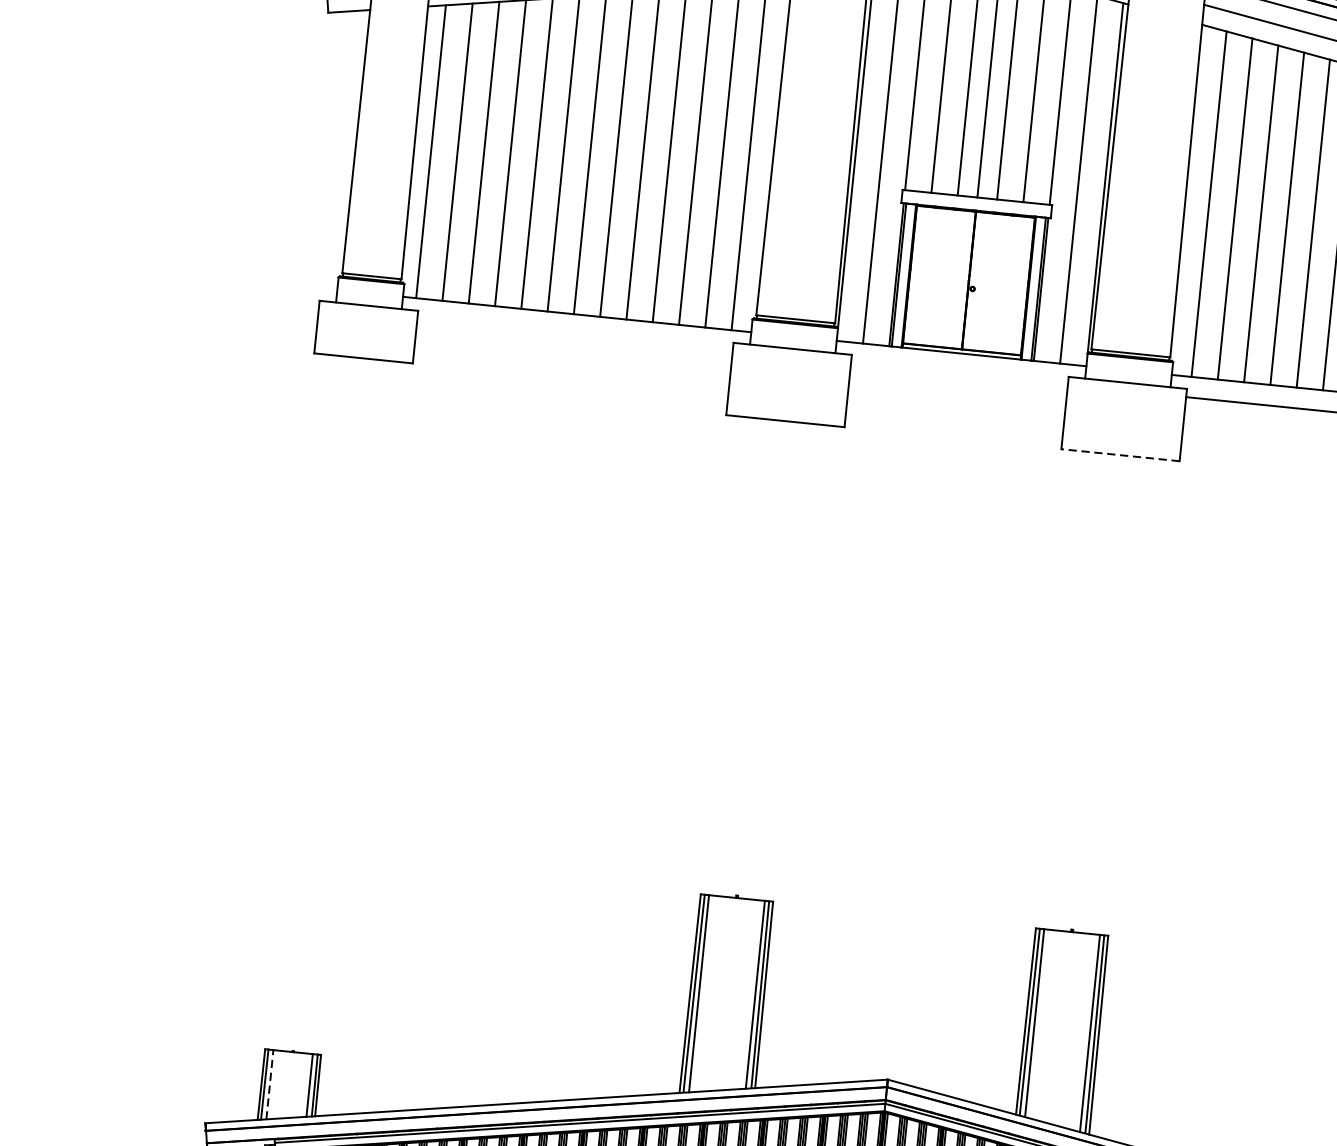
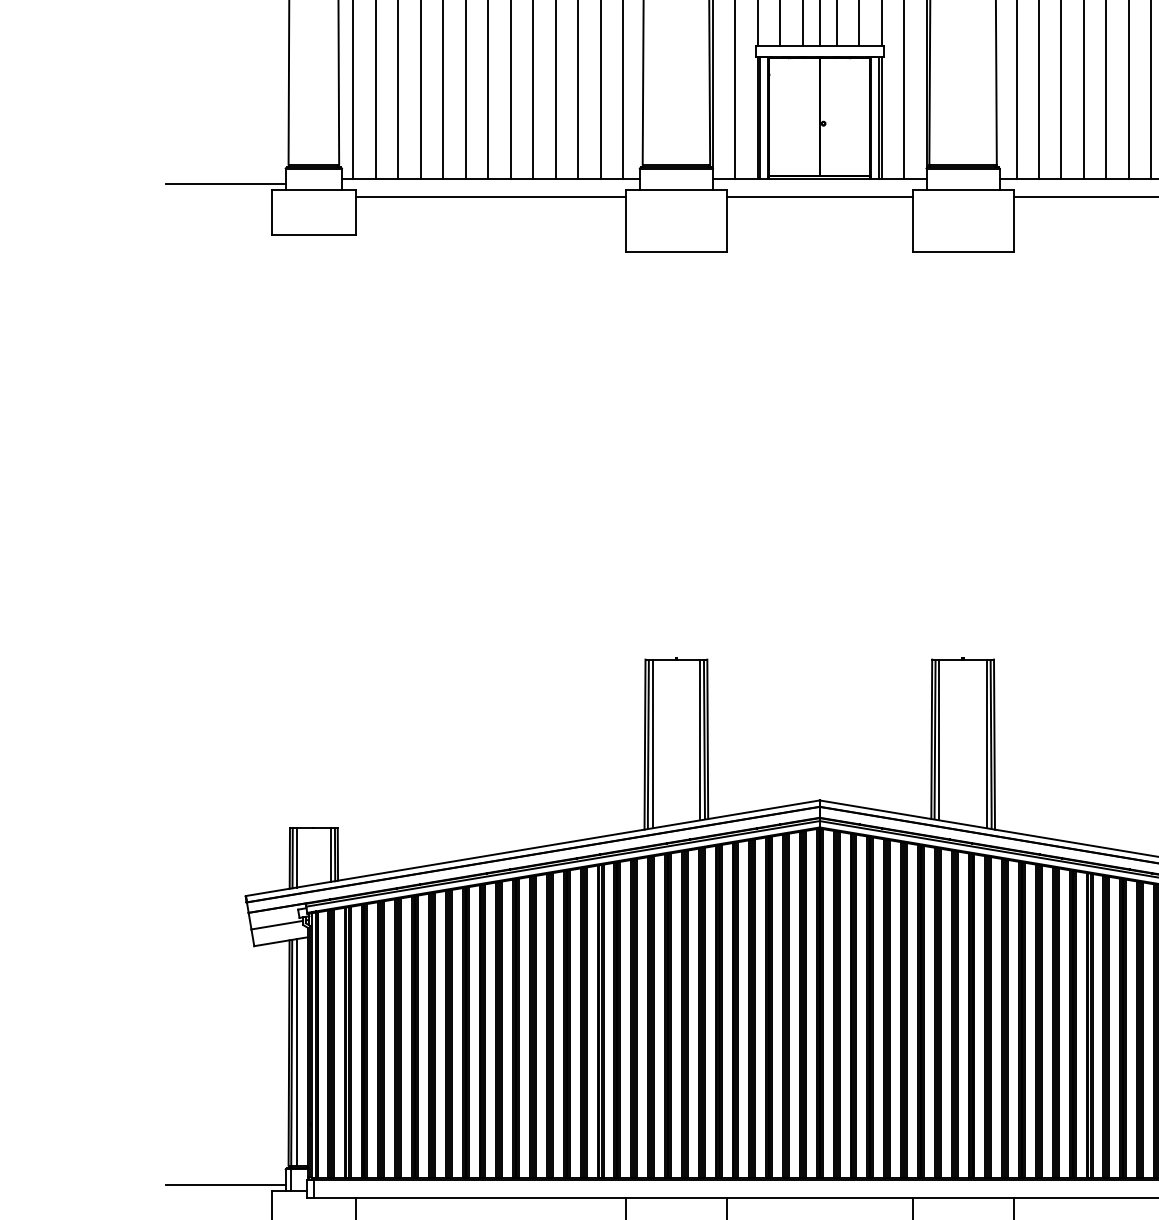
line: (266, 289) -> (225, 184), added
line: (574, 334) -> (490, 196), added
line: (959, 373) -> (819, 196), added
line: (1121, 455) -> (963, 251), dashed -> solid
line: (270, 1084) -> (297, 857), dashed -> solid

